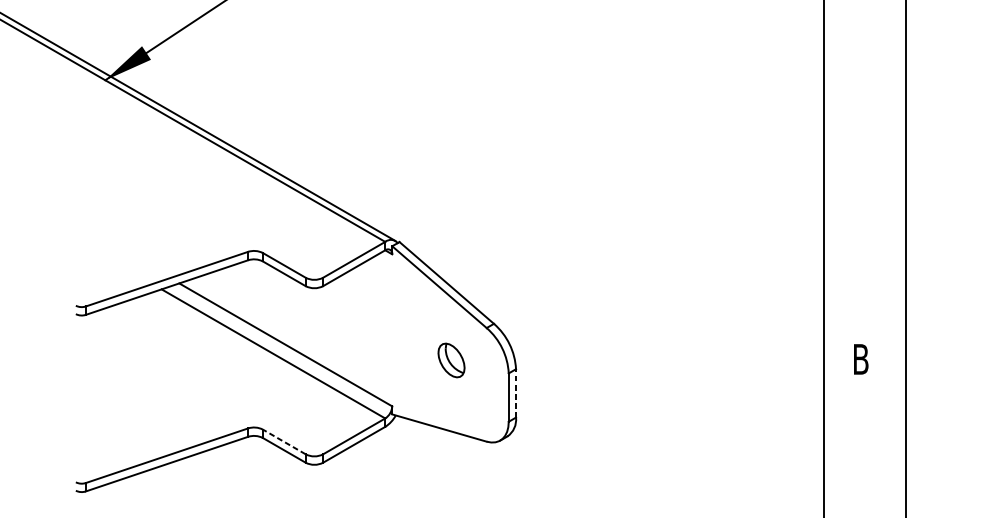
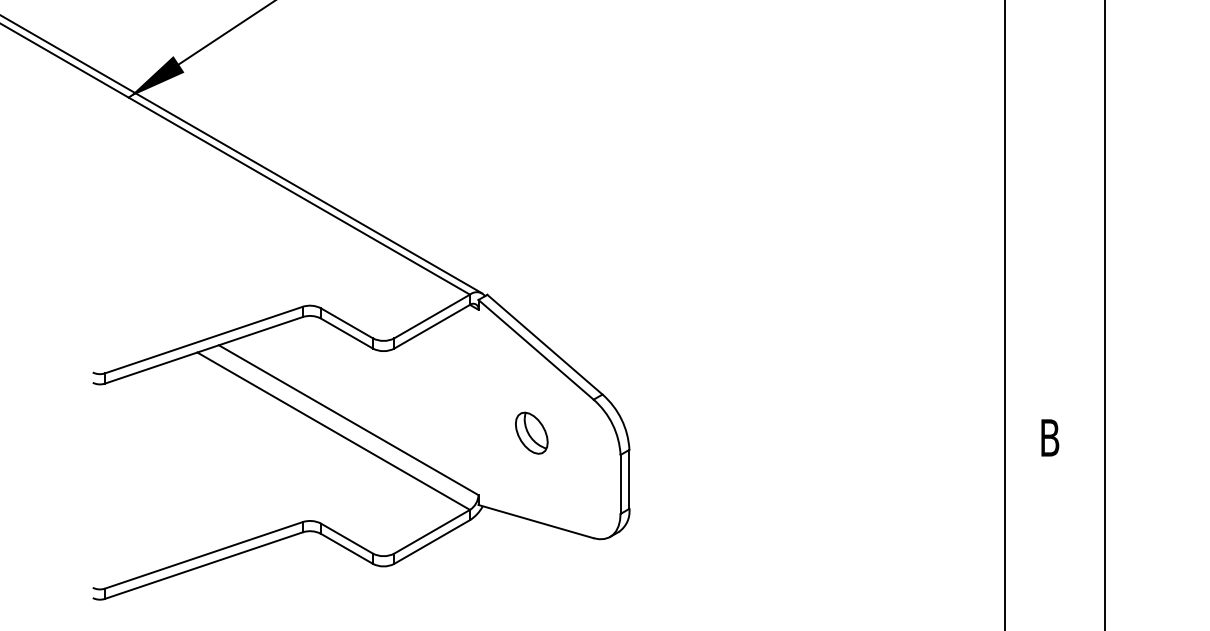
part: (451, 359) -> (531, 432), moved
line: (516, 392) -> (629, 478), dashed -> solid
line: (283, 441) -> (346, 538), dashed -> solid

